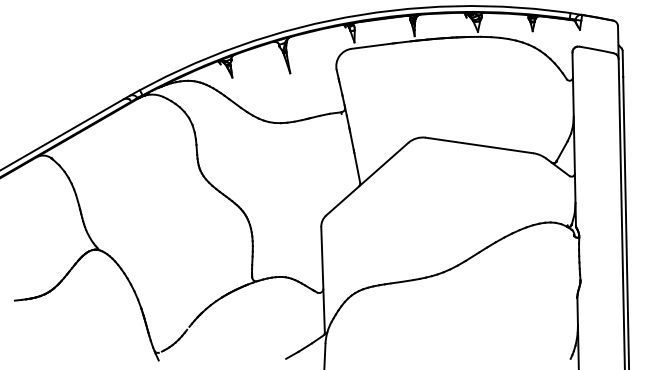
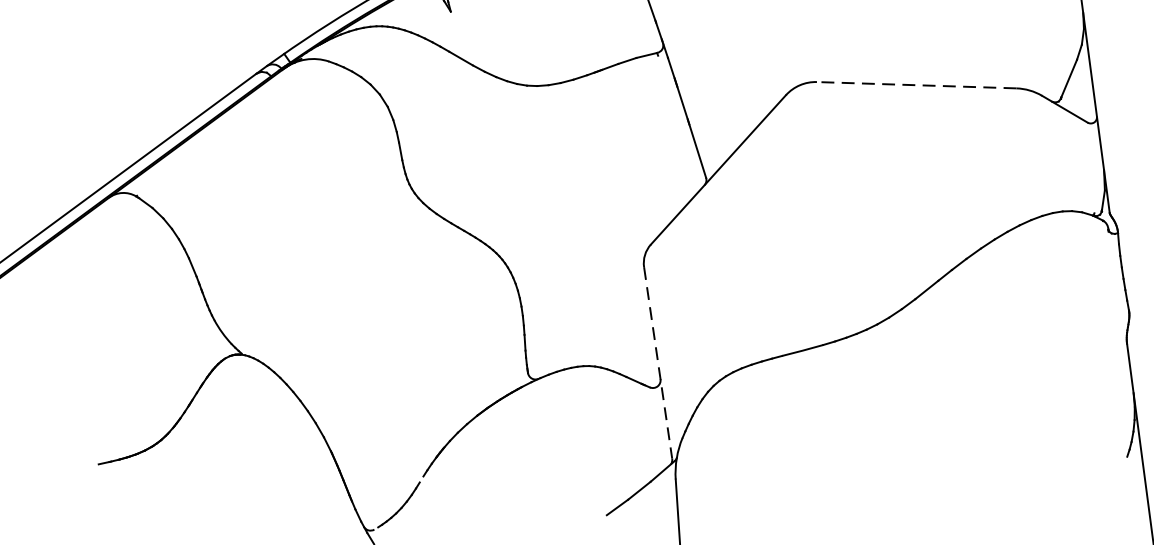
line: (478, 145) -> (914, 85), solid -> dashed
line: (323, 279) -> (658, 362), solid -> dashed

